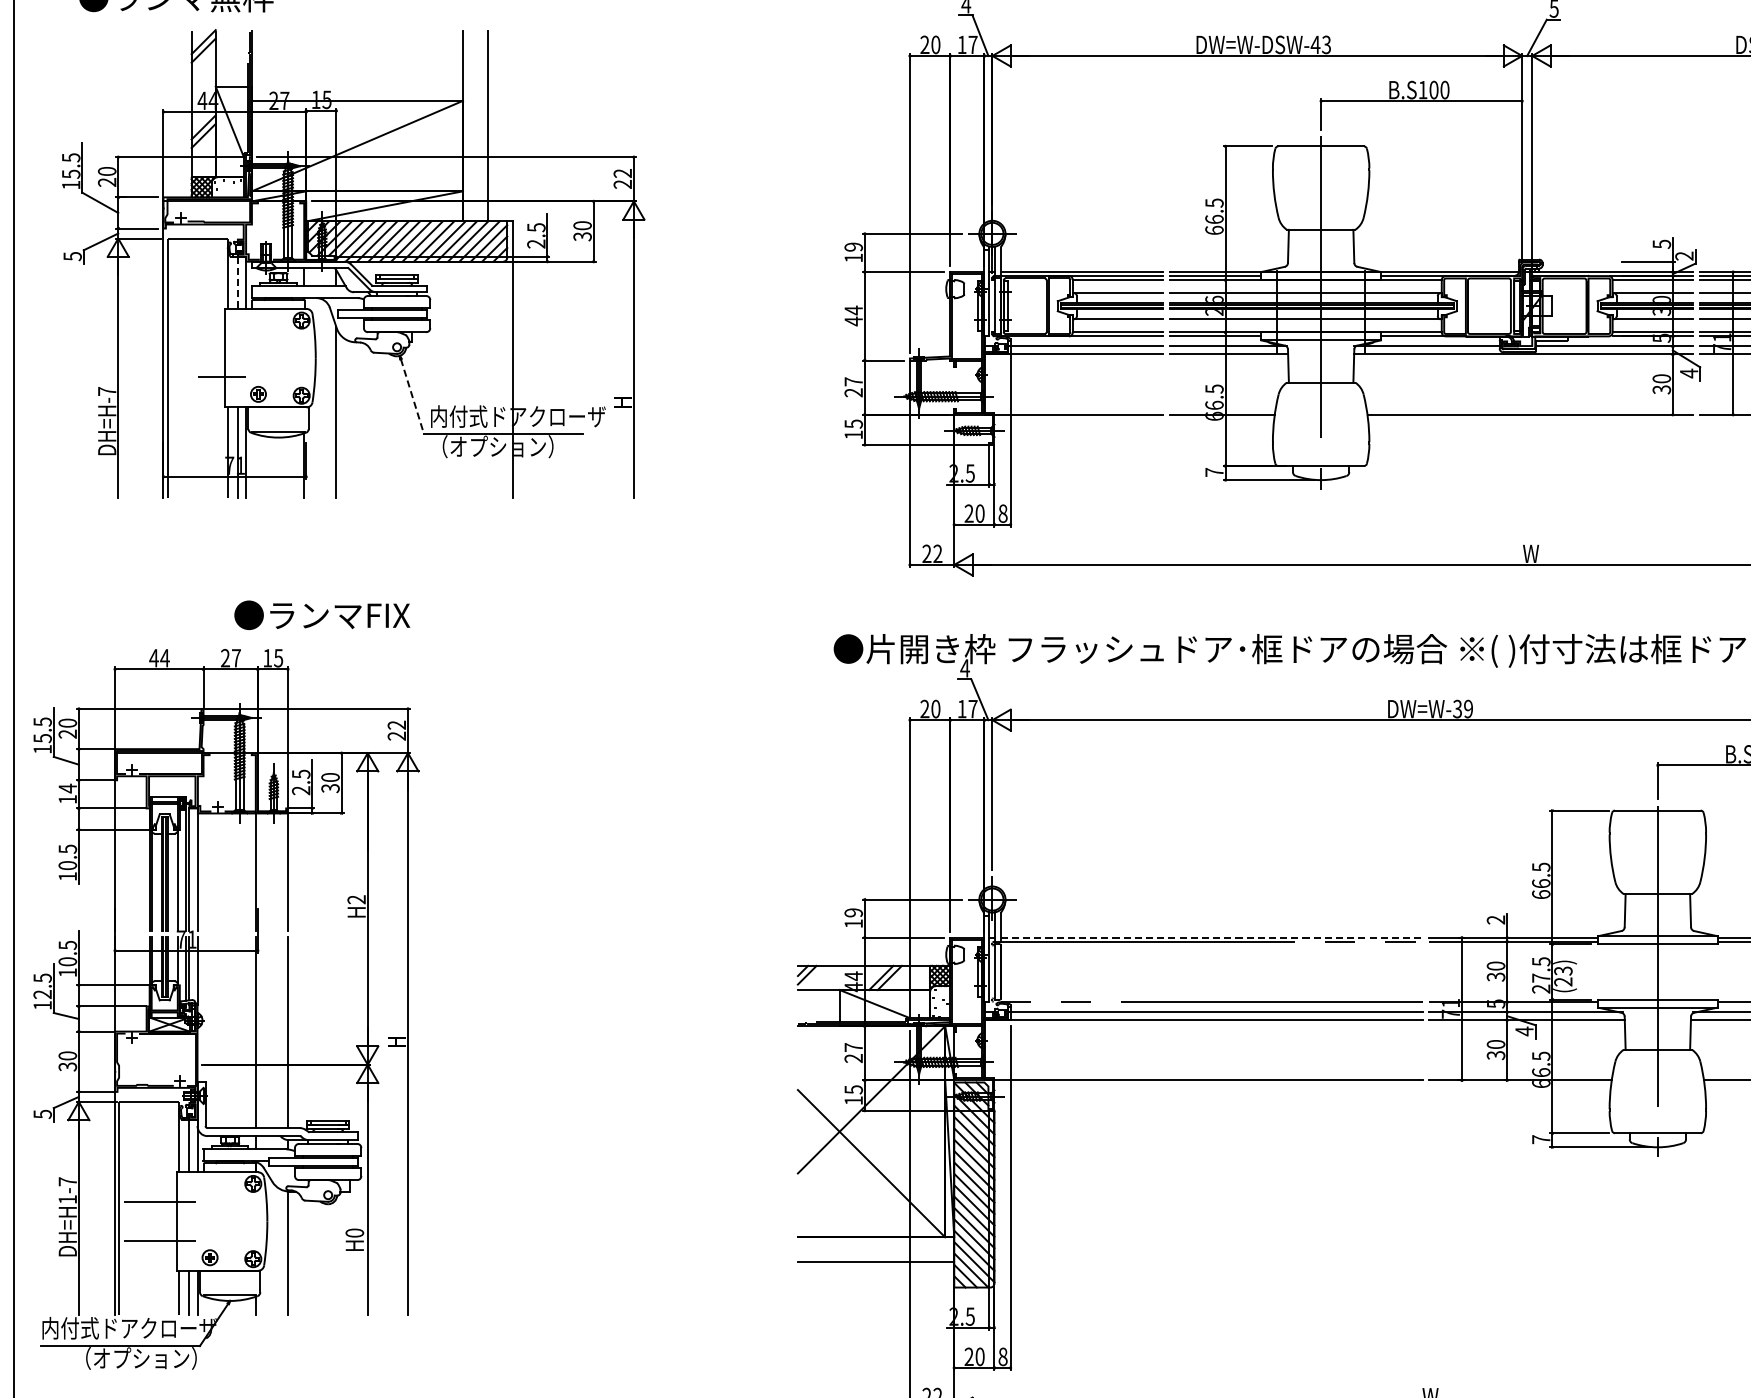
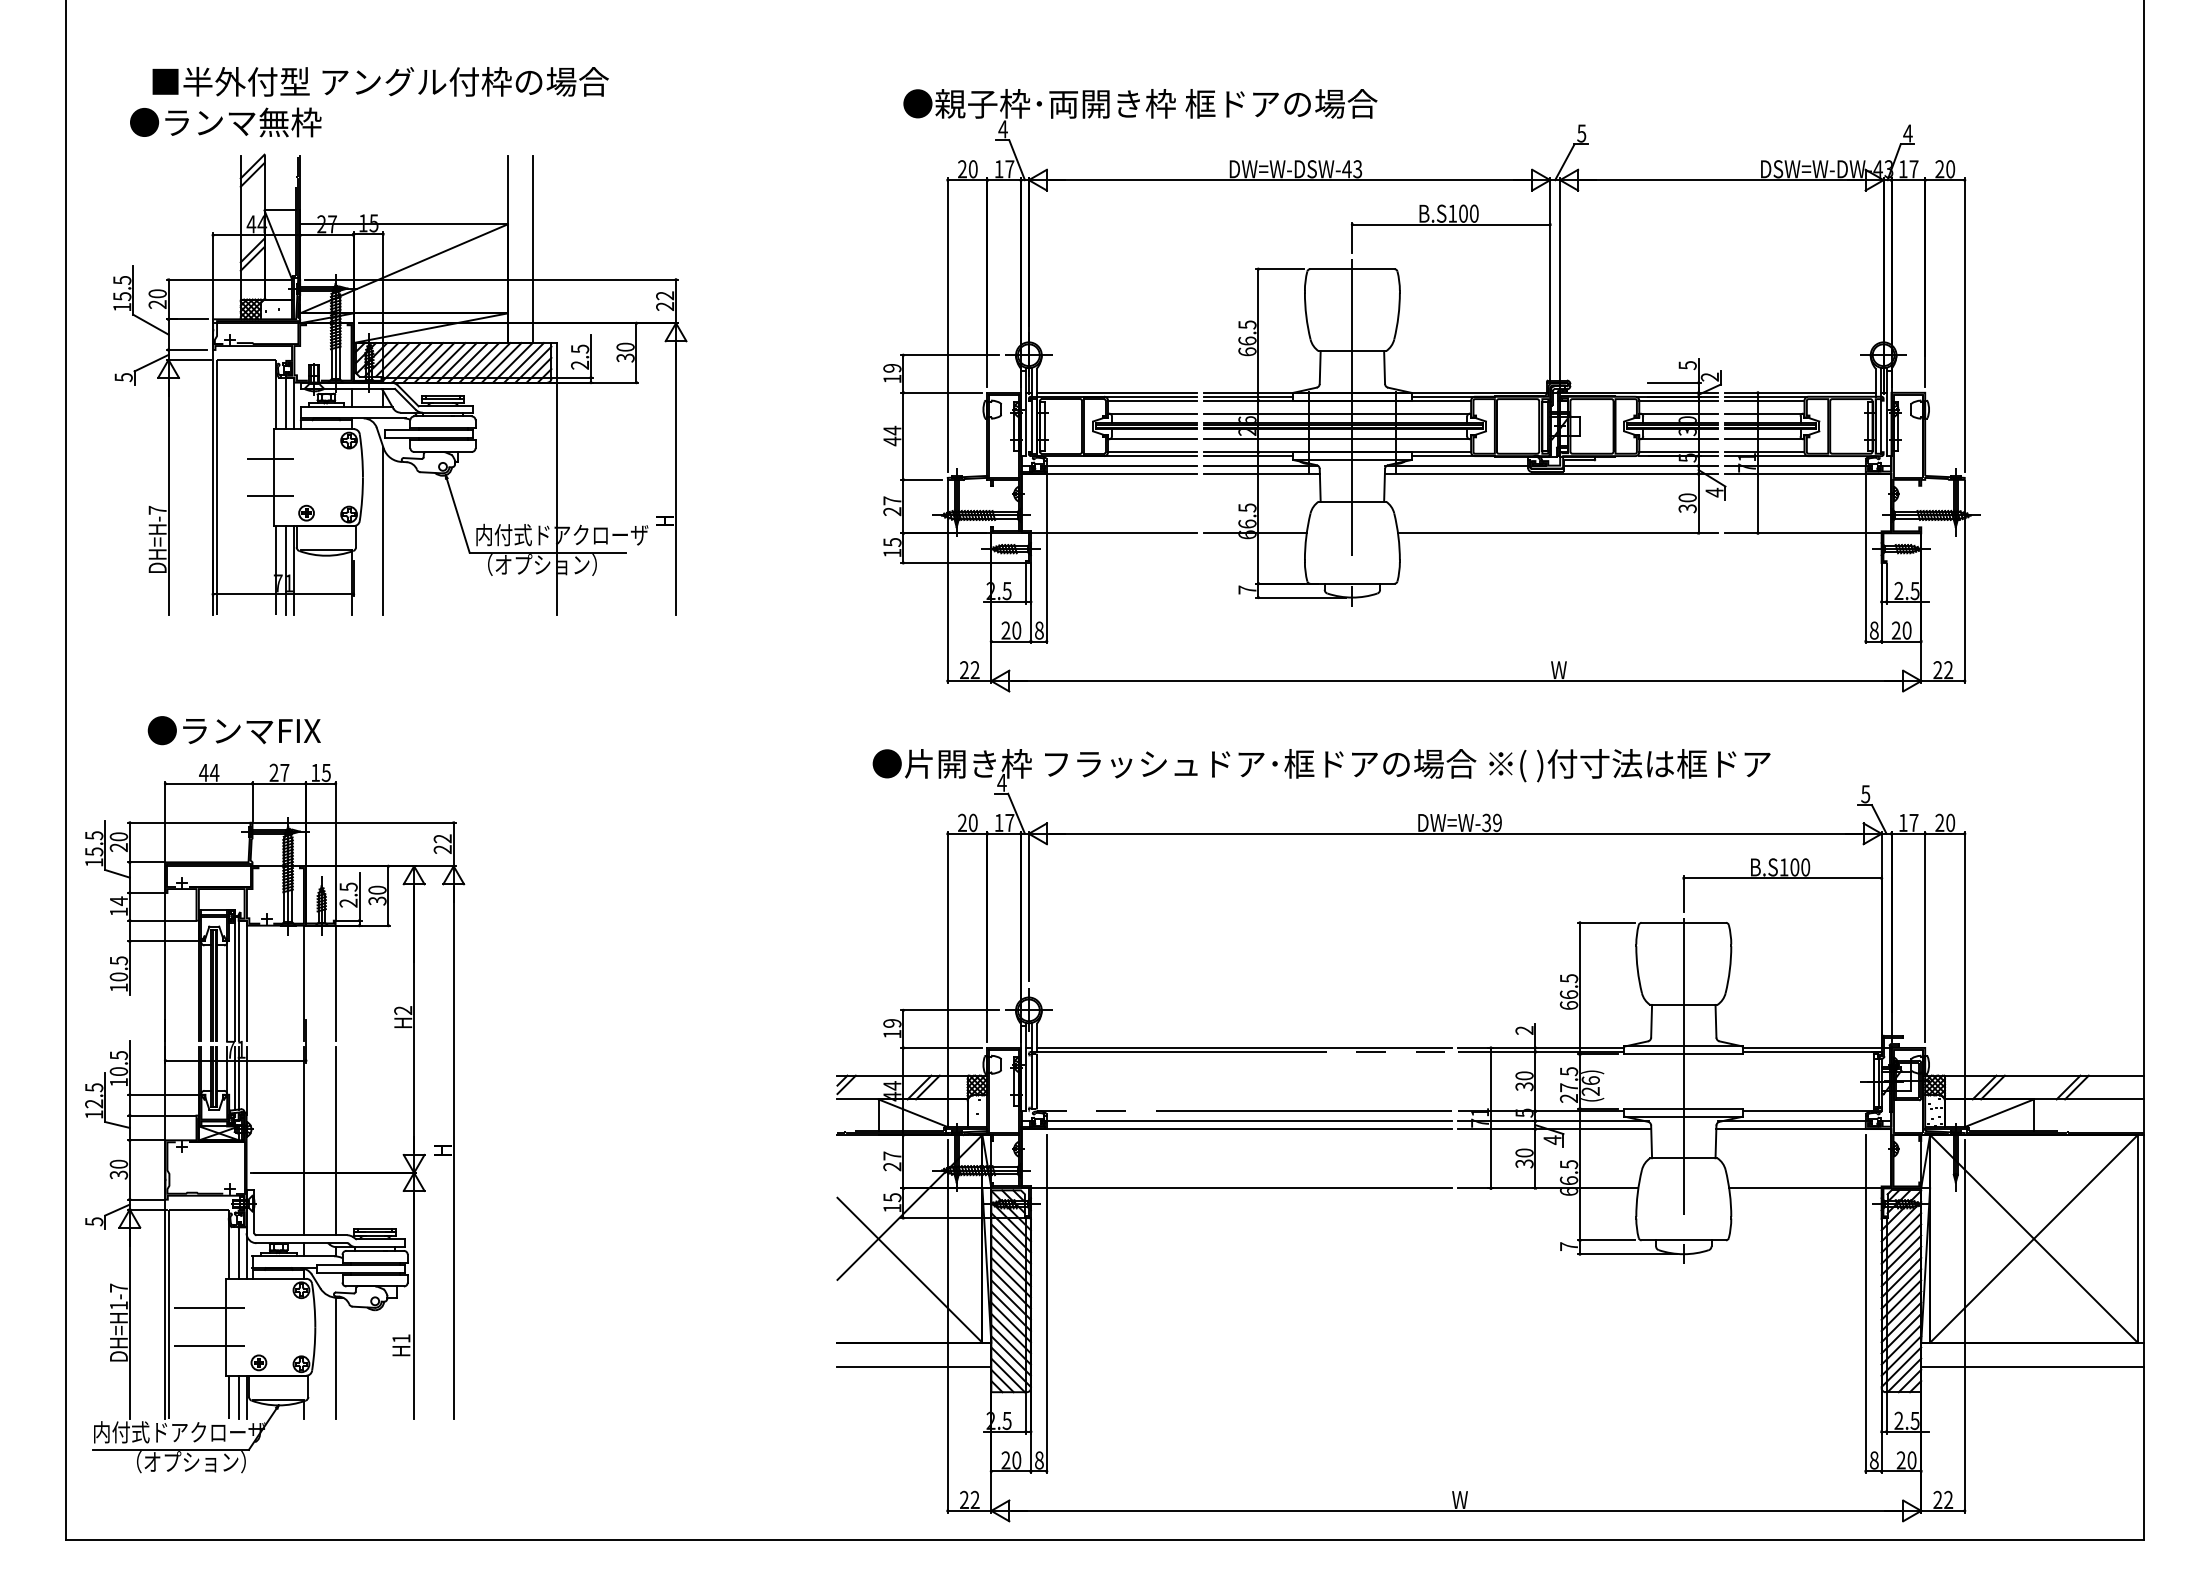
line: (238, 282) -> (286, 403), dashed -> solid
line: (221, 338) -> (270, 458), added
line: (412, 396) -> (458, 515), dashed -> solid
text: (321, 615) -> (233, 730), moved
line: (1211, 937) -> (1244, 1047), dashed -> solid
text: (1563, 970) -> (1590, 1080), (23) -> (26)
text: (354, 1232) -> (401, 1338), H0 -> H1

